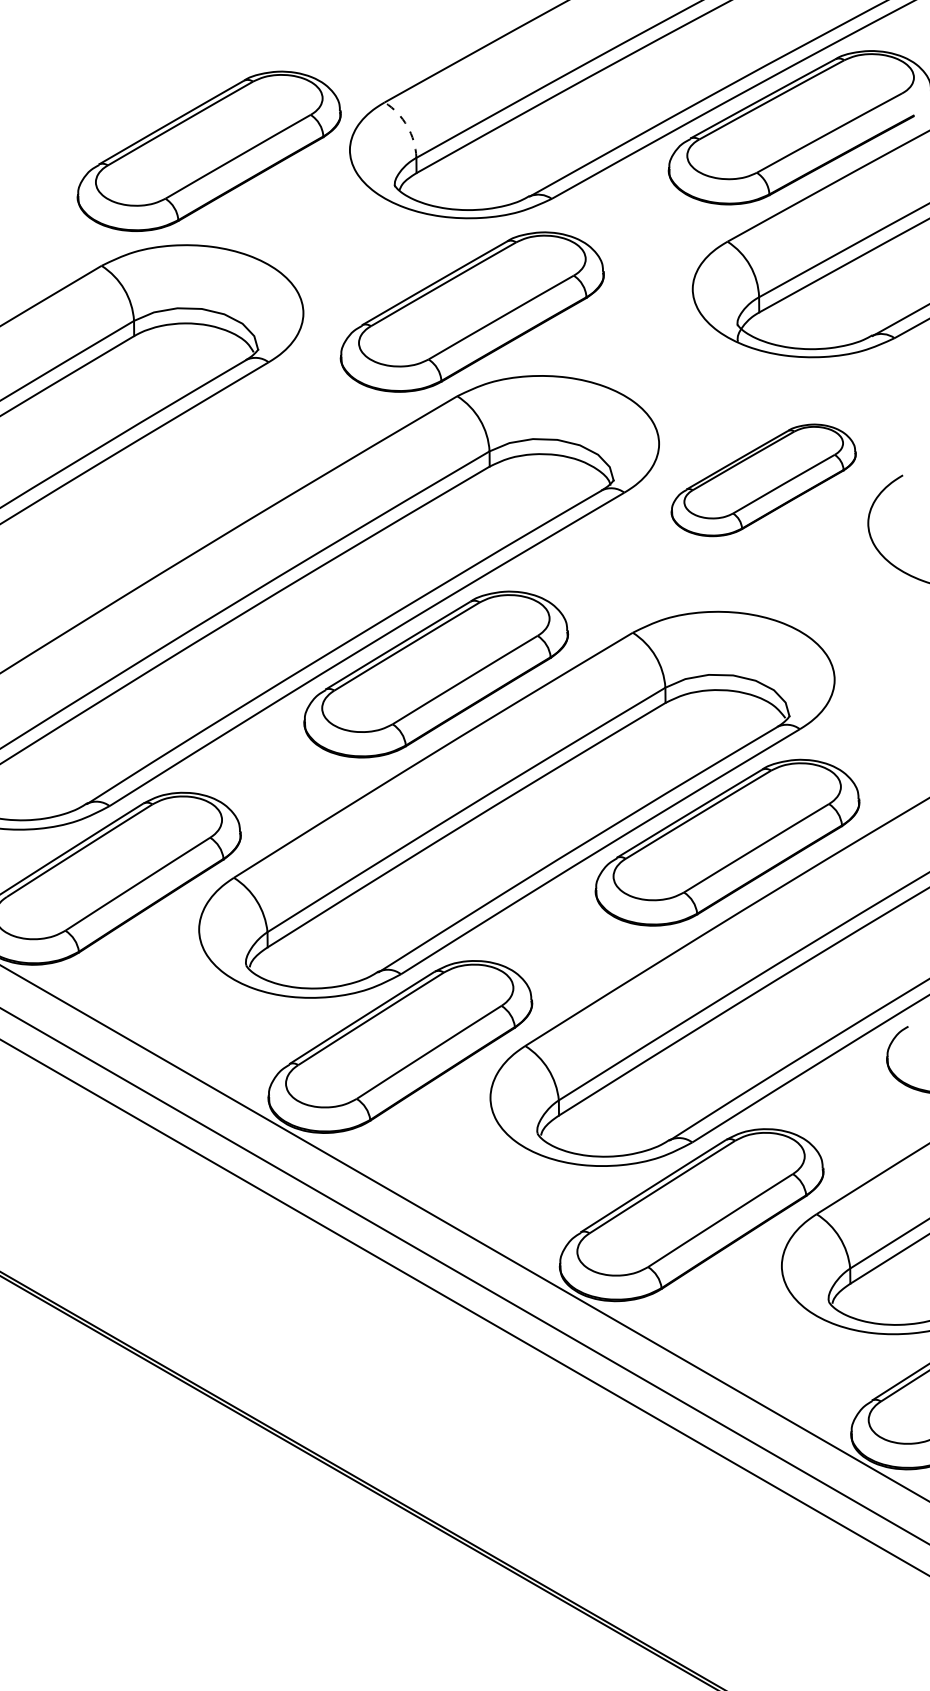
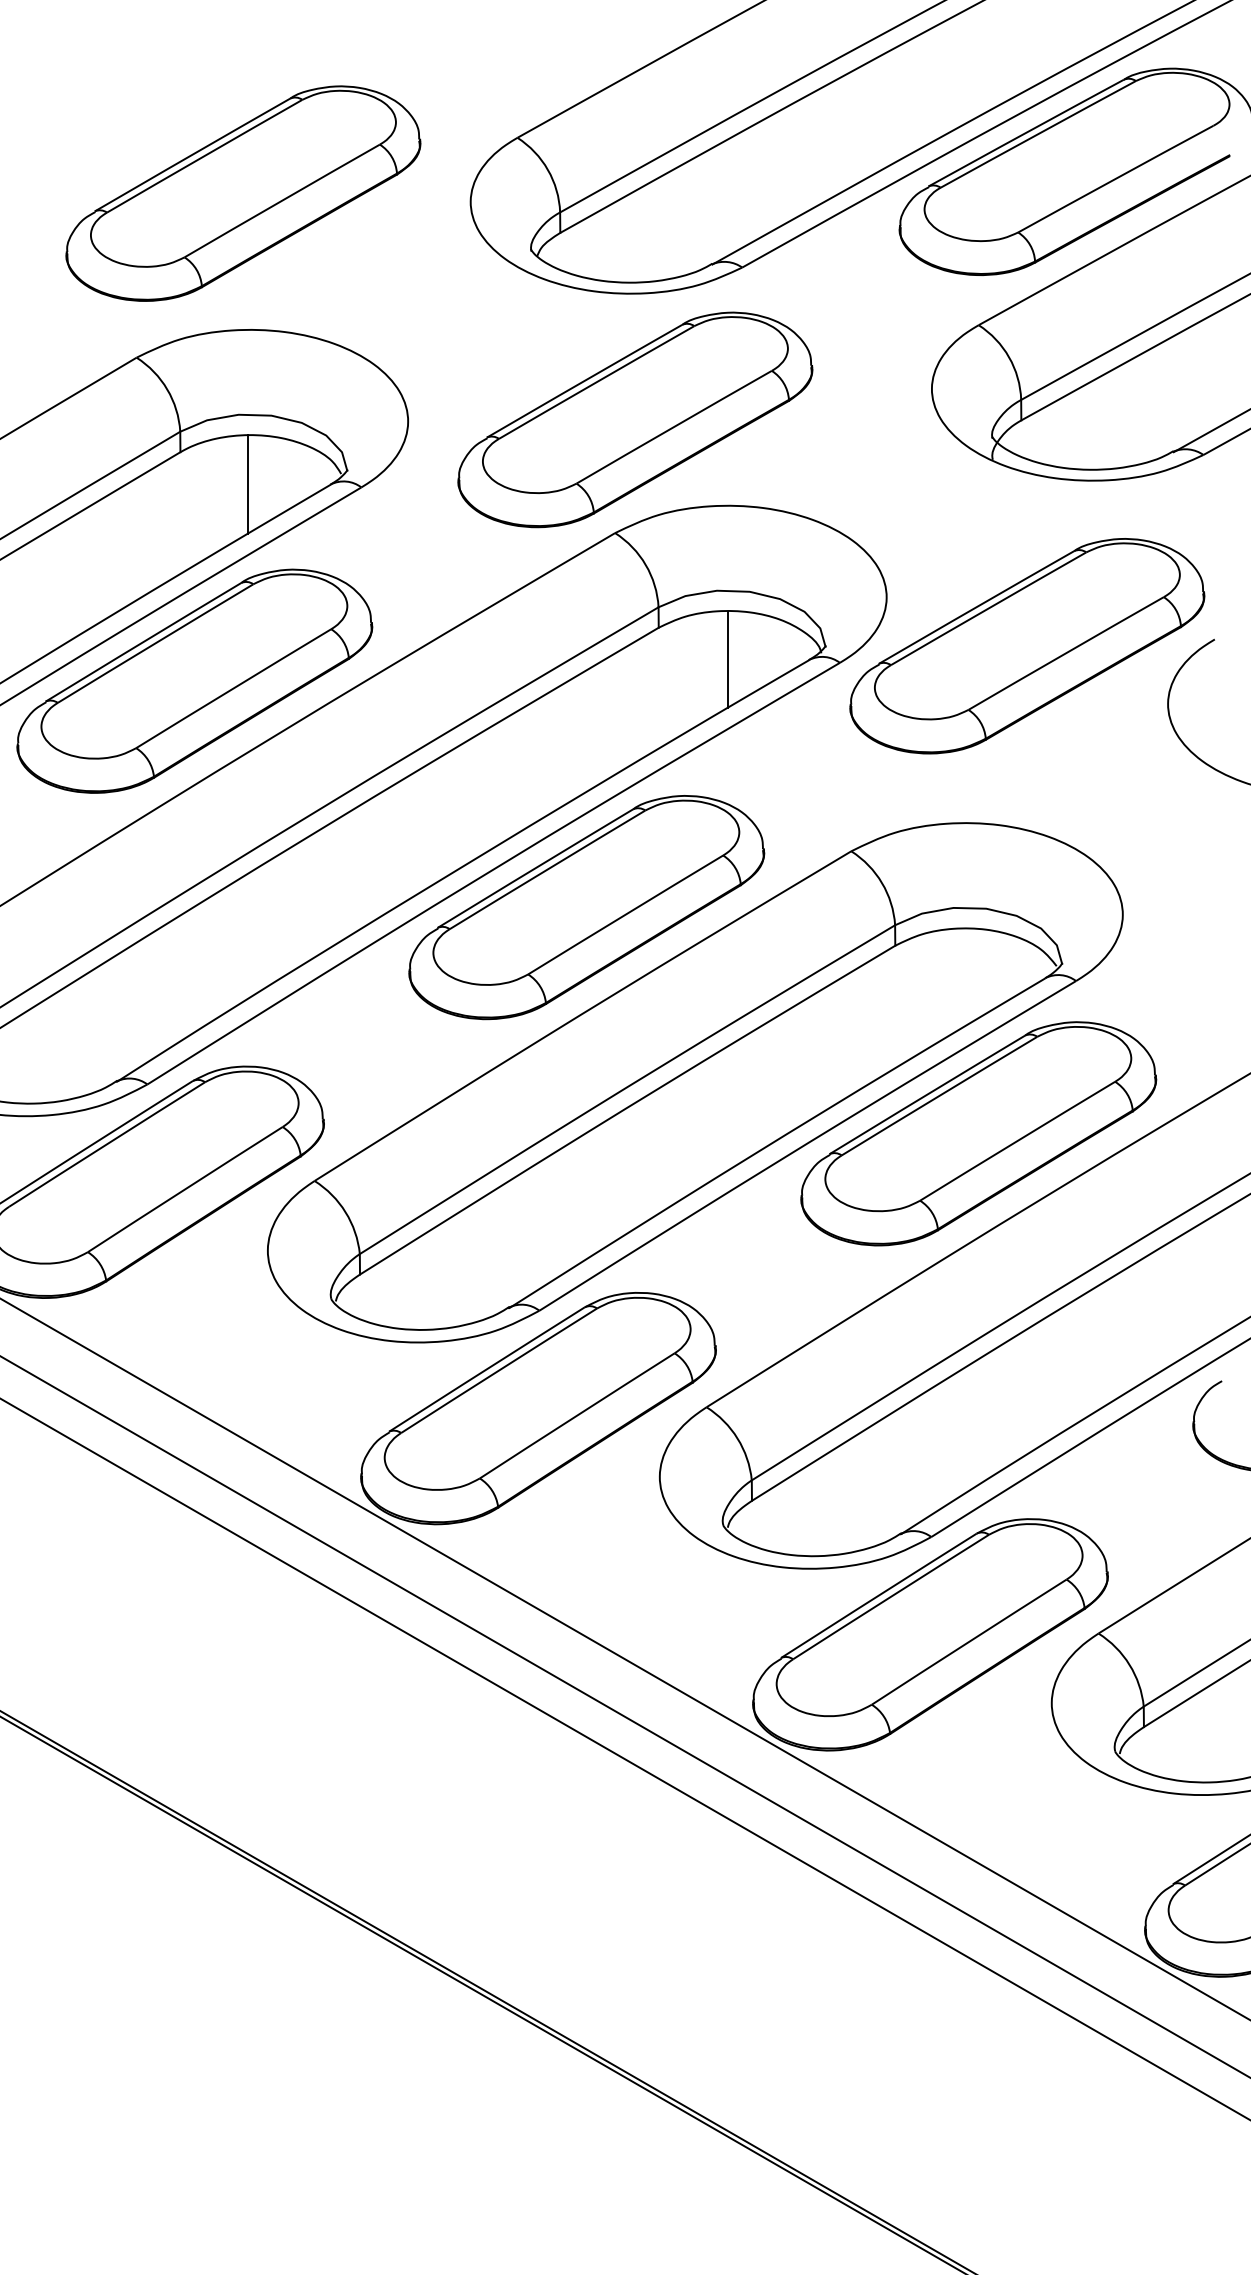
arc: (407, 125) -> (547, 169), dashed -> solid
part: (209, 151) -> (243, 193), moved
line: (184, 360) -> (247, 484), added
part: (763, 480) -> (1027, 646), size x1.43
line: (541, 490) -> (728, 659), added
part: (144, 505) -> (194, 680), added

